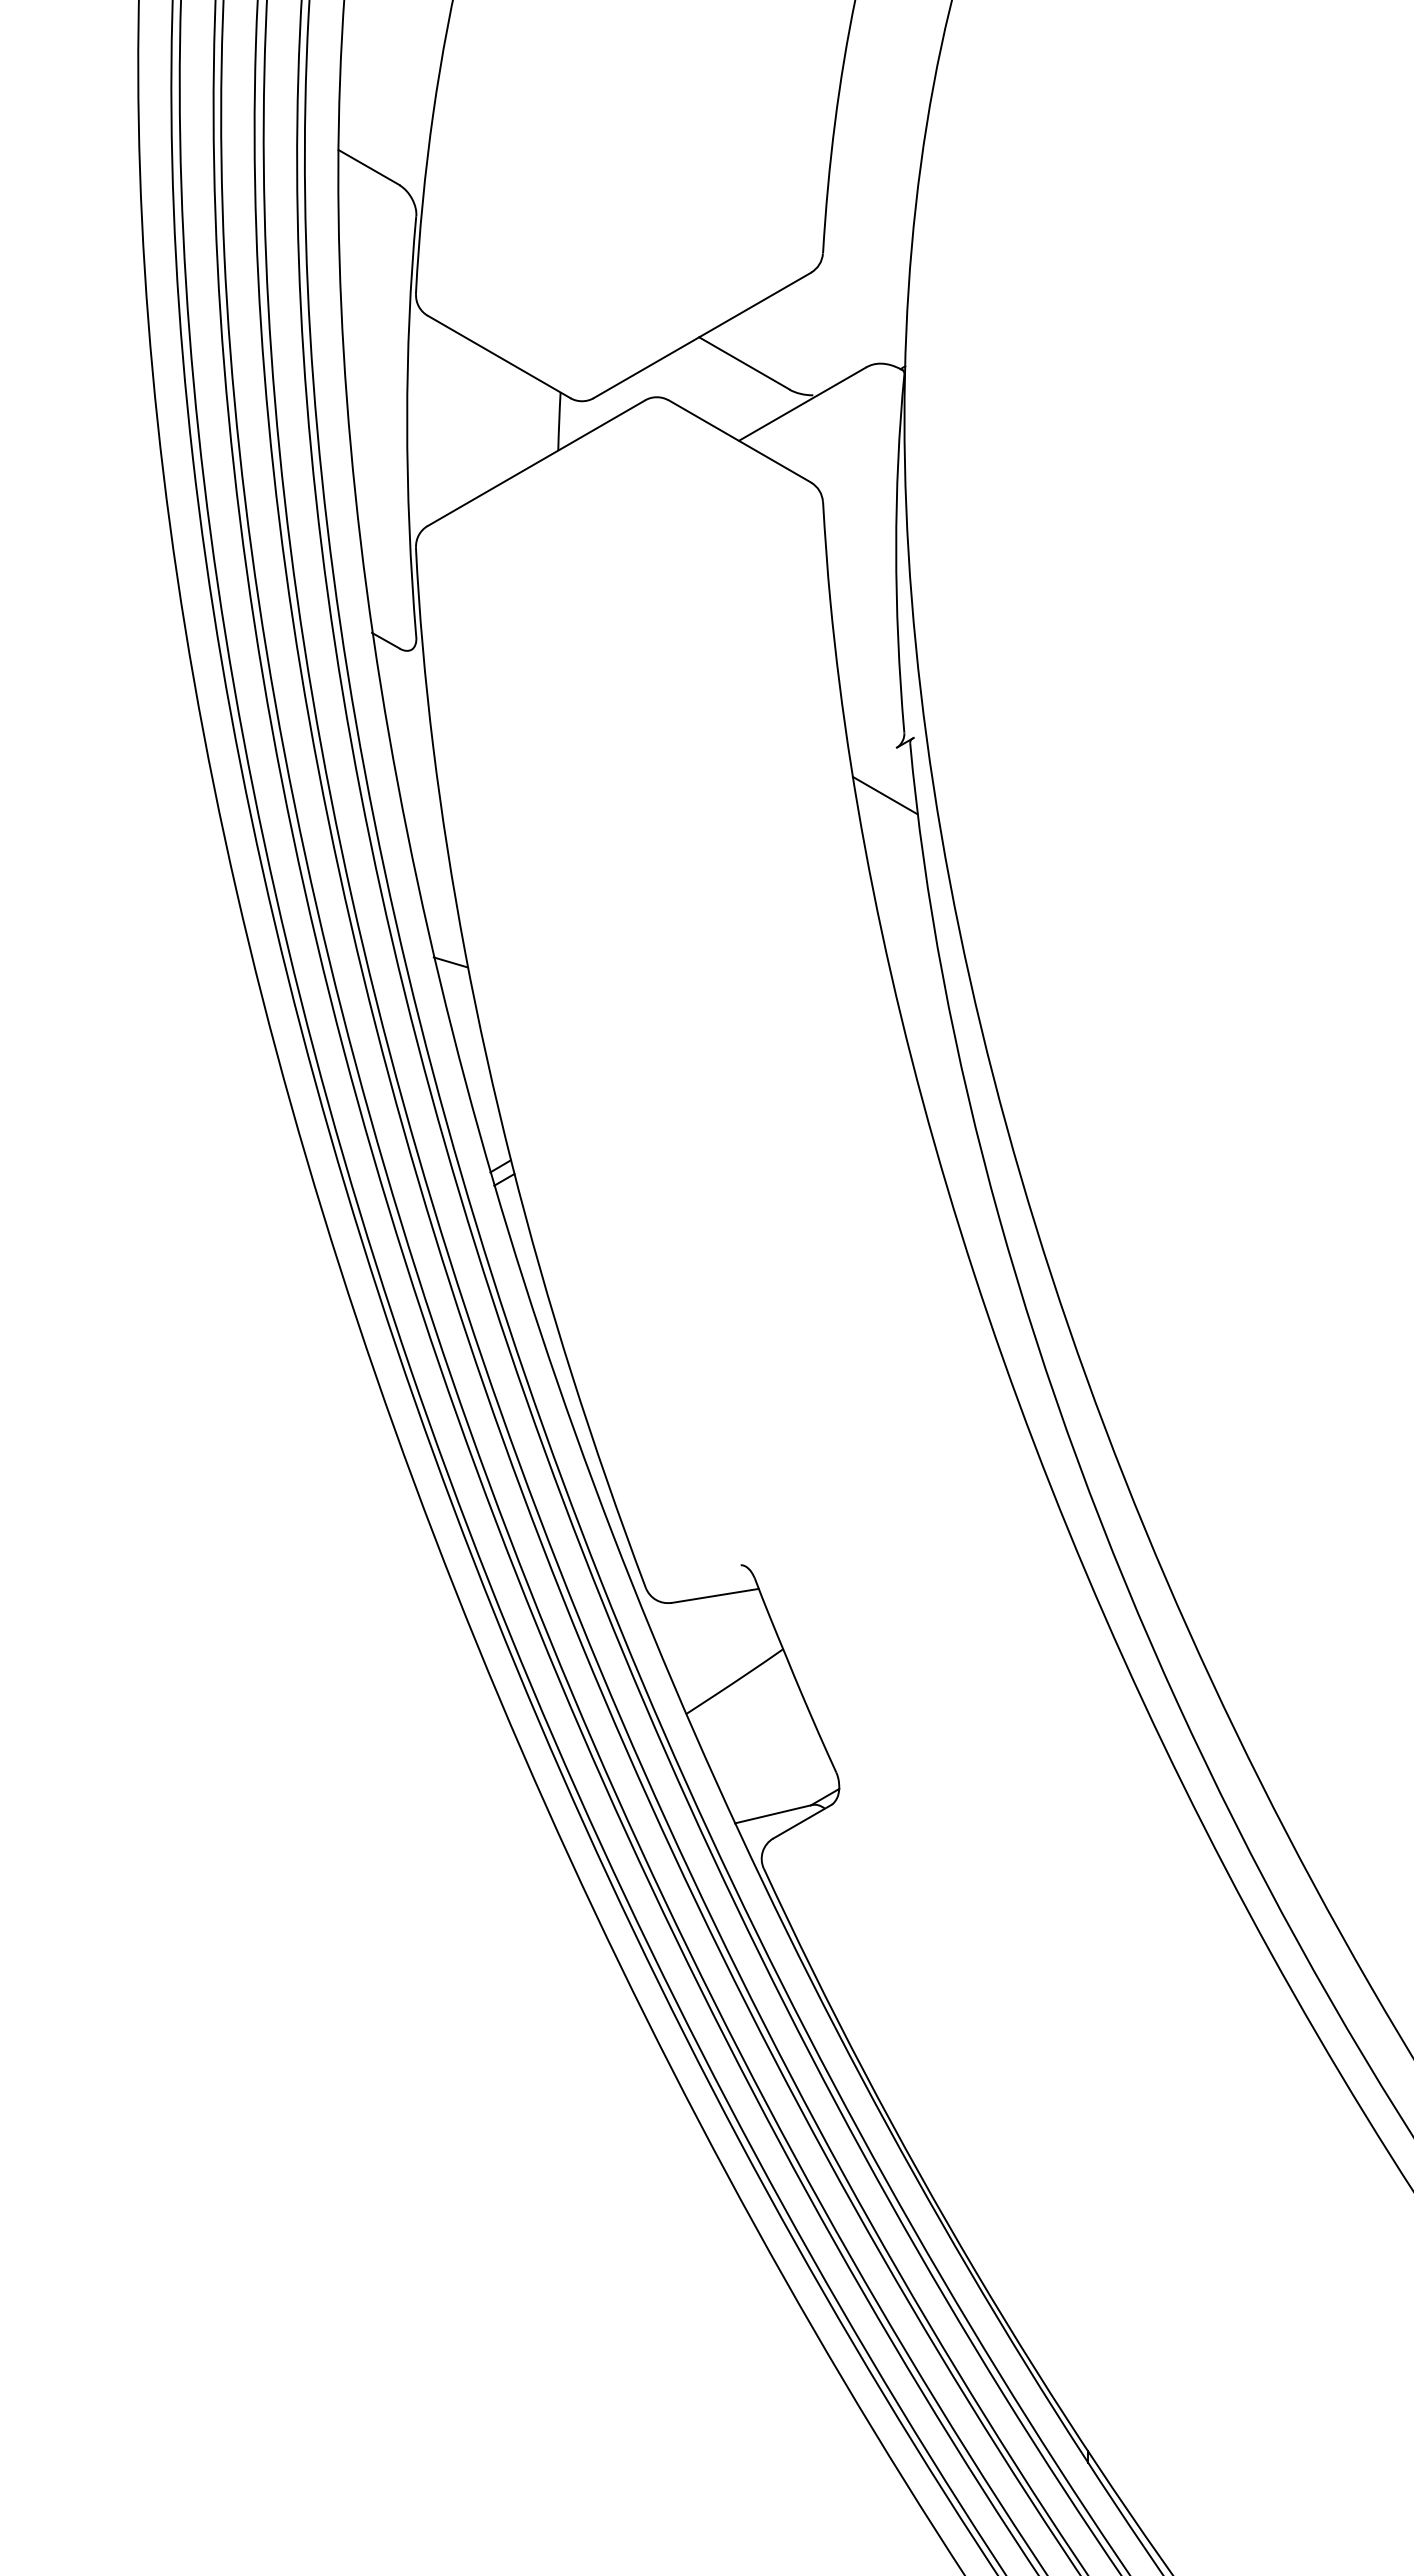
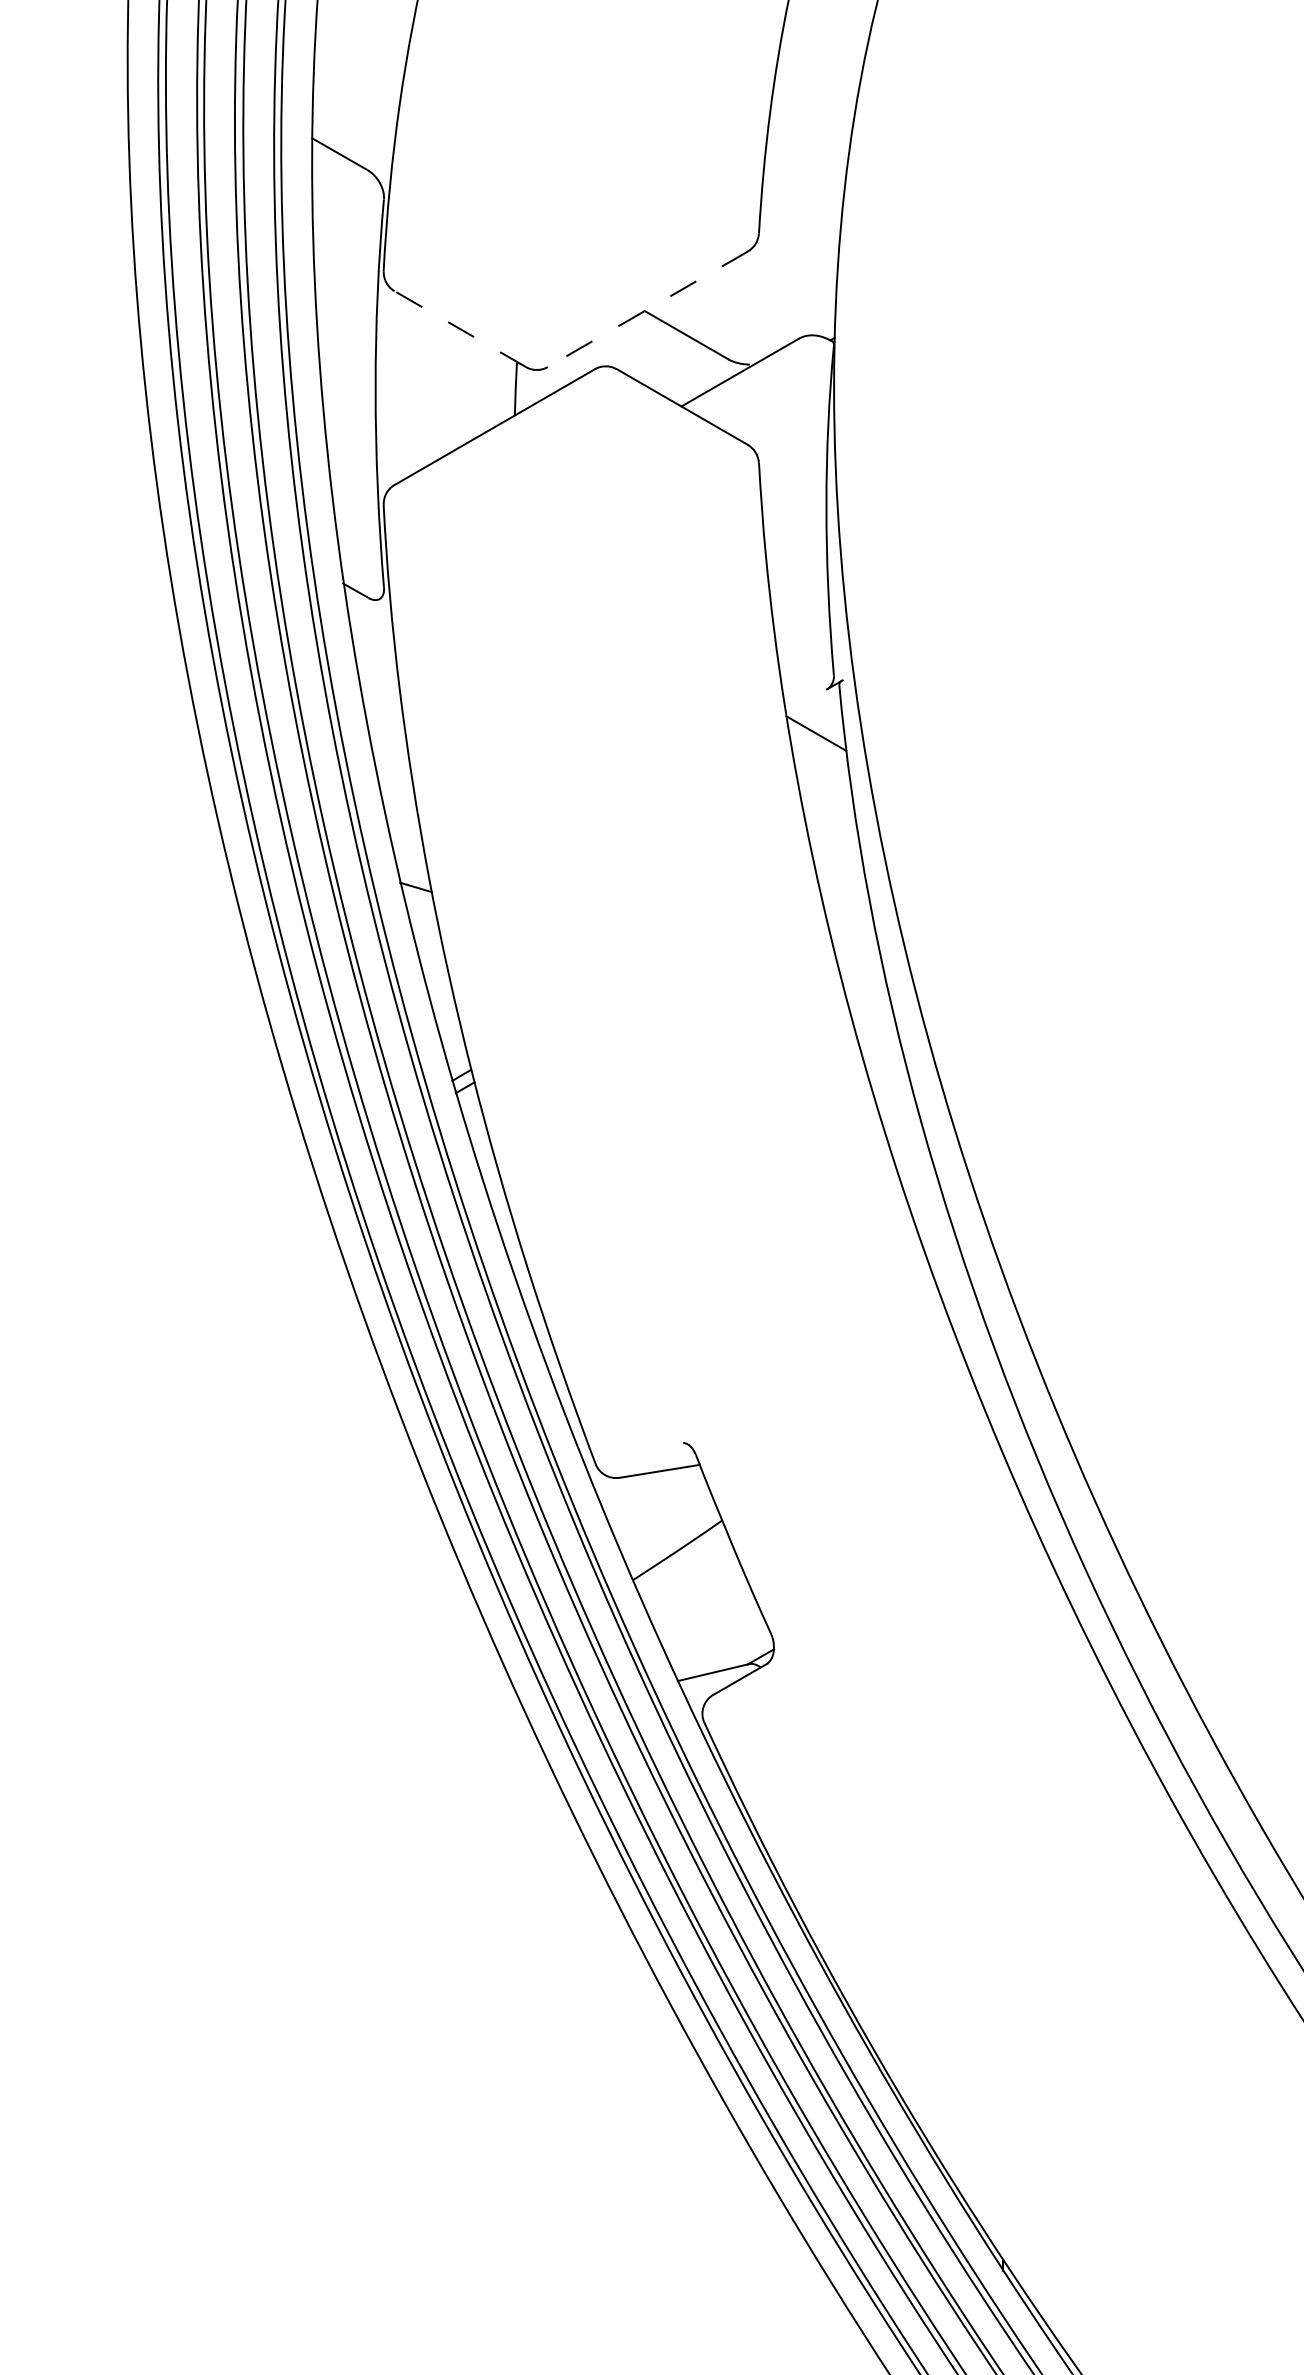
line: (702, 335) -> (647, 309), solid -> dashed
line: (498, 356) -> (459, 328), solid -> dashed

